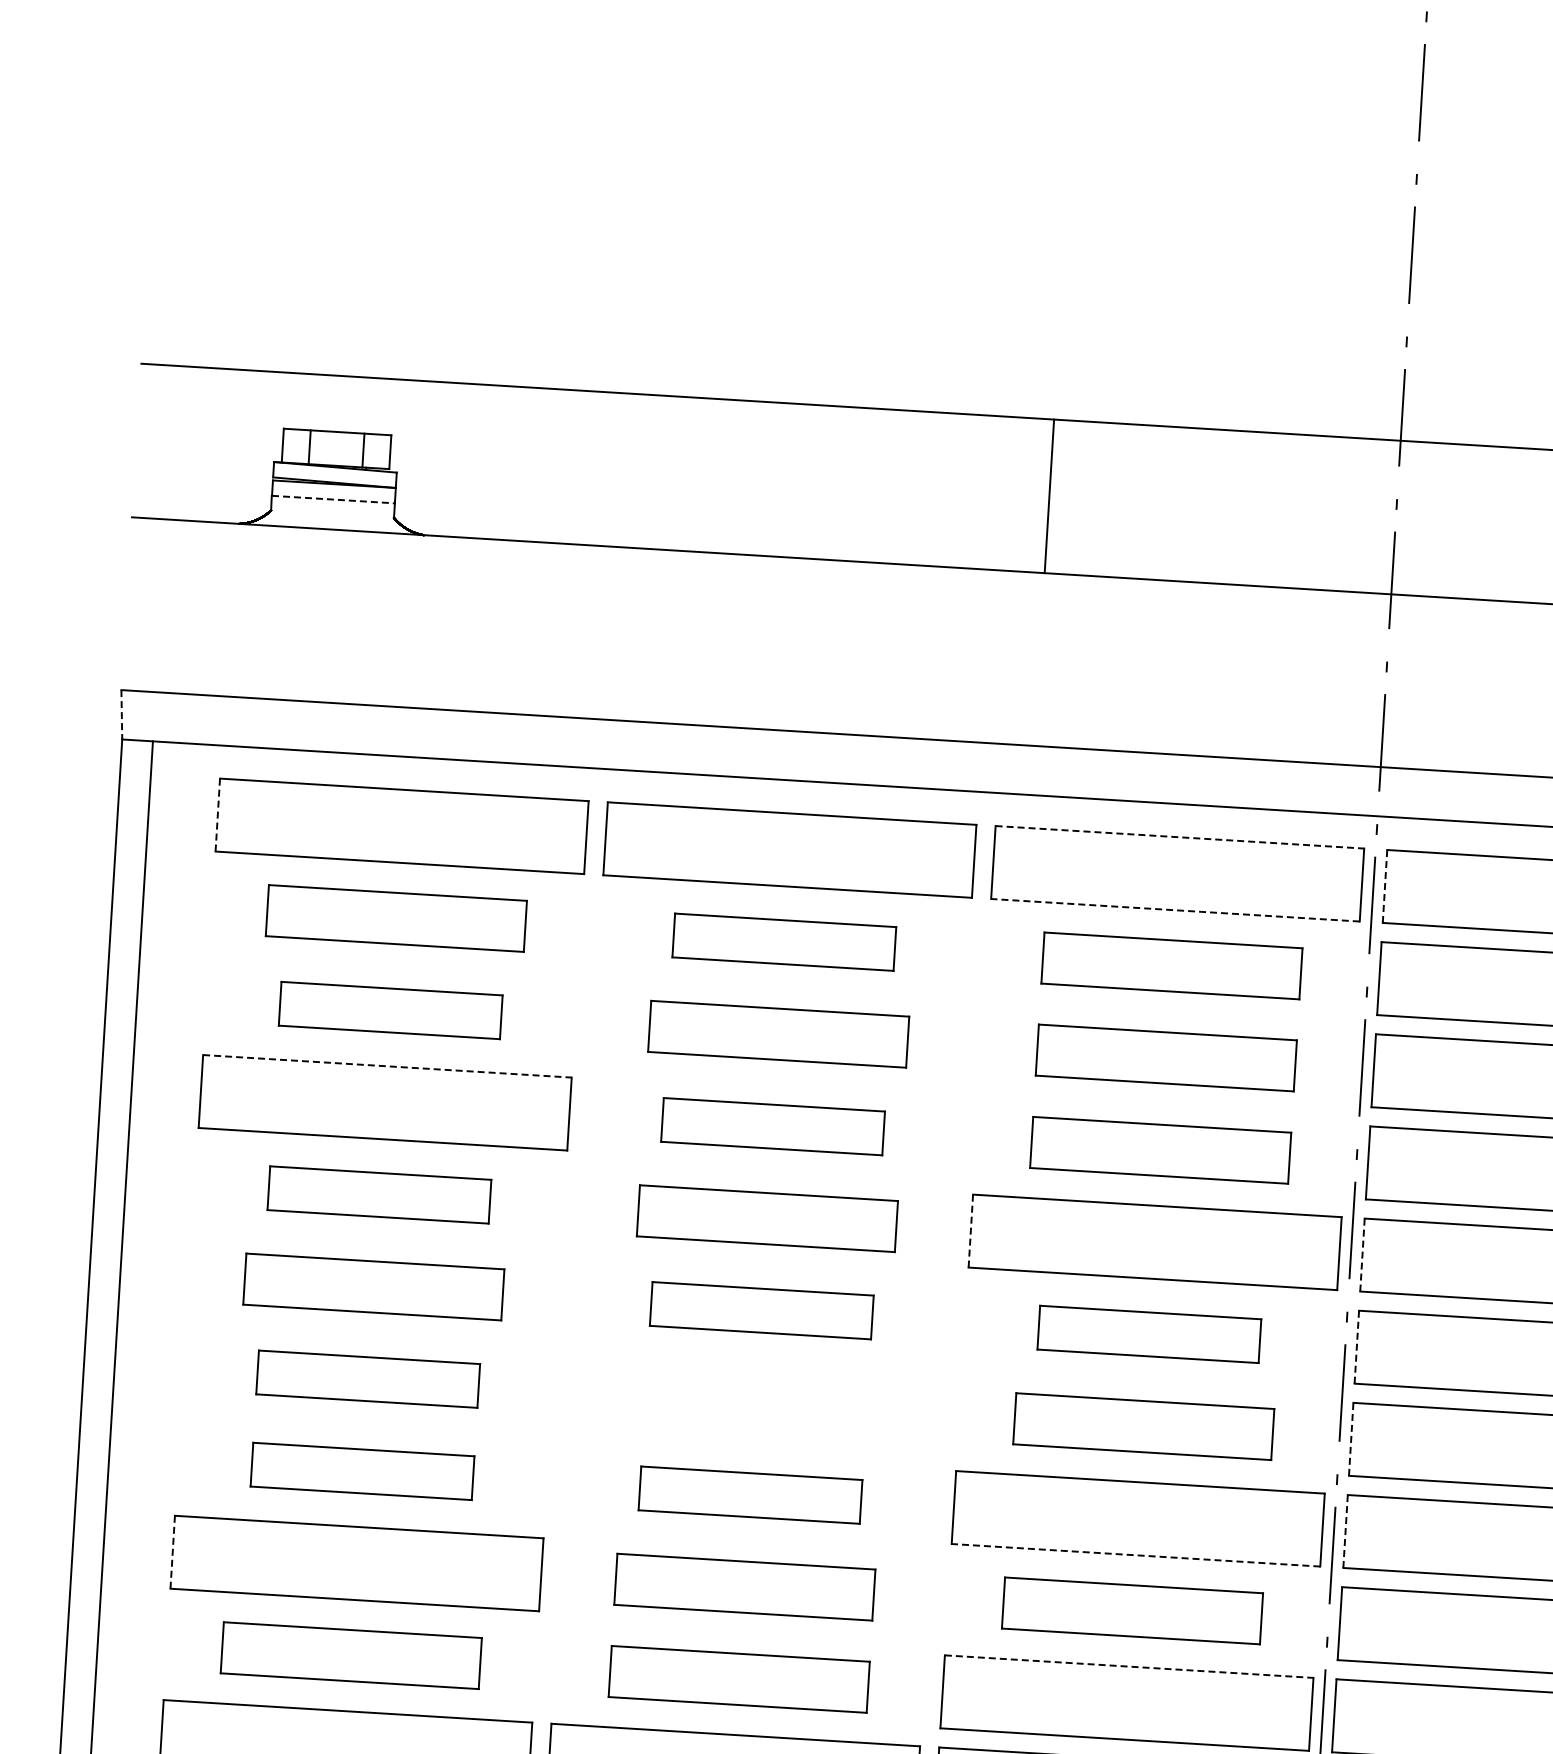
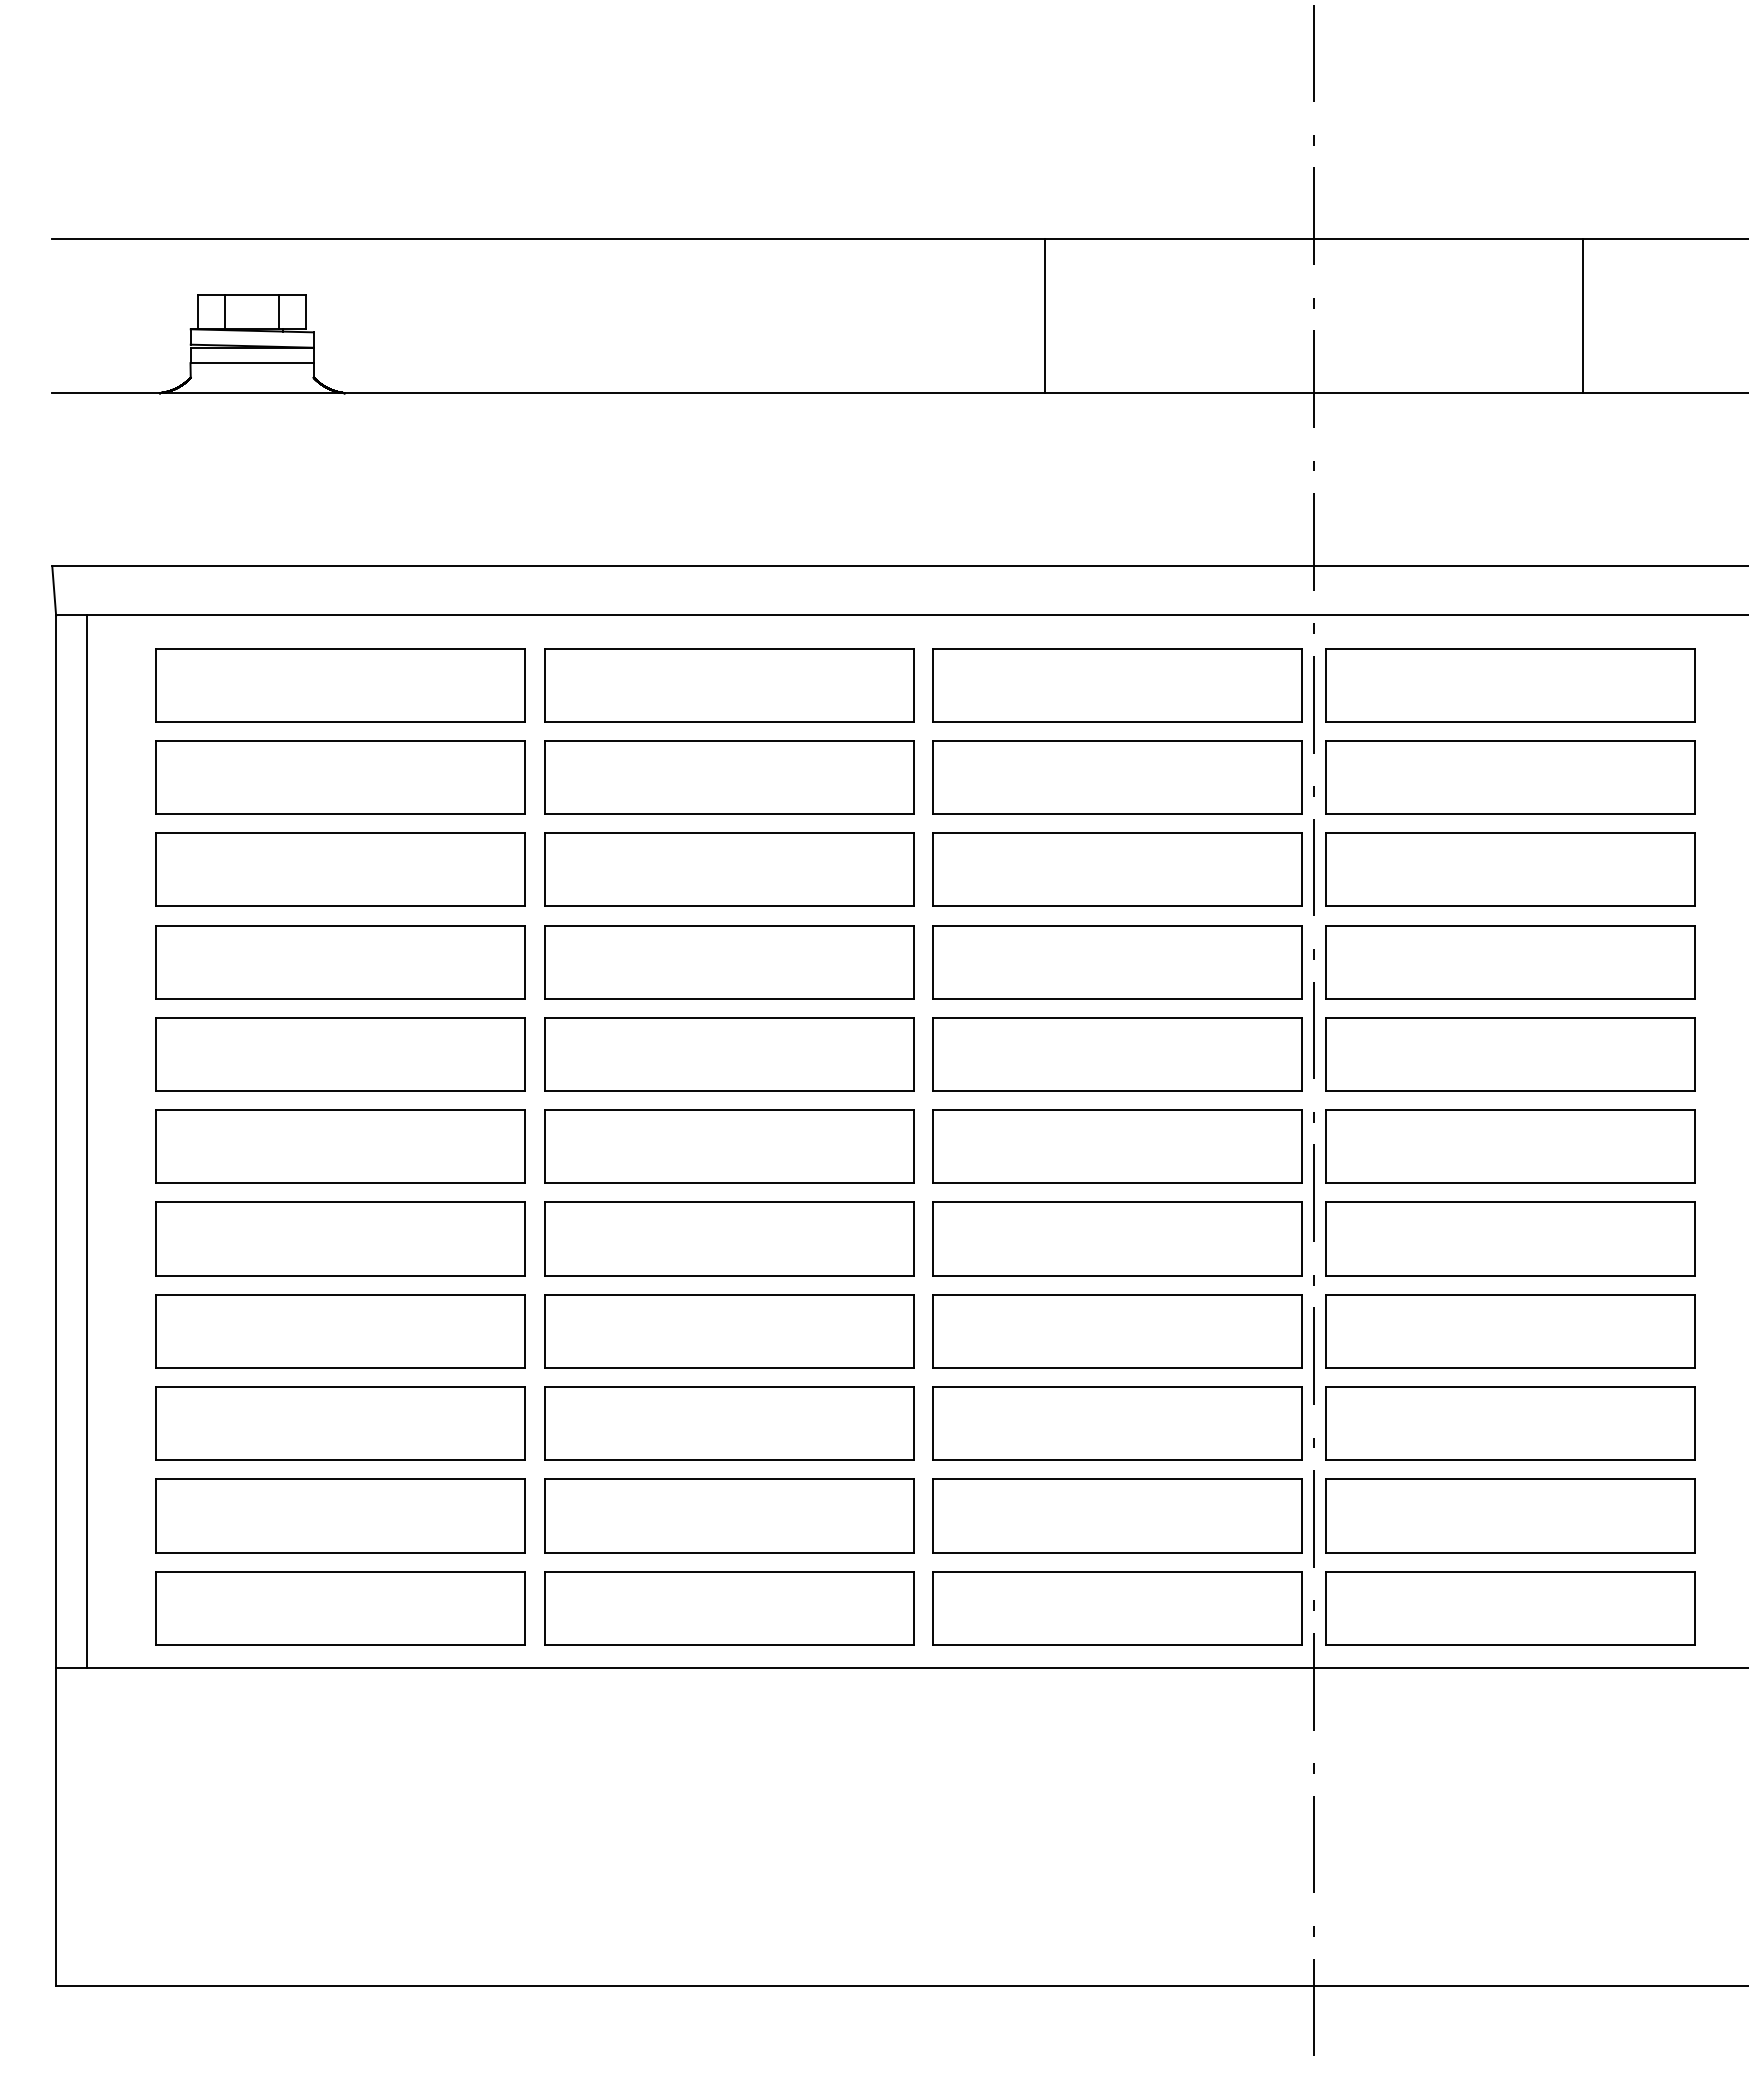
line: (1049, 496) -> (1044, 316), moved
line: (333, 499) -> (252, 363), dashed -> solid
line: (122, 714) -> (54, 590), dashed -> solid
line: (218, 815) -> (156, 685), dashed -> solid
line: (1179, 837) -> (1117, 648), dashed -> solid
line: (1384, 886) -> (1325, 685), dashed -> solid
line: (1175, 910) -> (1117, 721), dashed -> solid
part: (396, 918) -> (340, 777), size x1.43
part: (784, 942) -> (729, 777), size x1.67
part: (1171, 965) -> (1117, 777), size x1.43
part: (390, 1010) -> (340, 869), size x1.67
part: (778, 1034) -> (729, 869), size x1.43
part: (1166, 1057) -> (1117, 869), size x1.43
line: (387, 1066) -> (340, 925), dashed -> solid
part: (773, 1126) -> (729, 962), size x1.67
part: (1160, 1150) -> (1117, 962), size x1.43
part: (379, 1195) -> (340, 1054), size x1.67
part: (767, 1218) -> (729, 1054), size x1.43
line: (971, 1231) -> (933, 1054), dashed -> solid
line: (1362, 1255) -> (1325, 1054), dashed -> solid
part: (373, 1286) -> (340, 1146), size x1.43
part: (761, 1310) -> (729, 1146), size x1.67
part: (1149, 1334) -> (1117, 1146), size x1.67
line: (1356, 1347) -> (1325, 1146), dashed -> solid
part: (368, 1378) -> (340, 1238), size x1.67
part: (756, 1402) -> (729, 1238), added
part: (1143, 1426) -> (1117, 1238), size x1.43
line: (1351, 1439) -> (1325, 1239), dashed -> solid
part: (362, 1471) -> (340, 1331), size x1.67
part: (750, 1495) -> (729, 1331), size x1.67
line: (1345, 1531) -> (1325, 1331), dashed -> solid
line: (173, 1552) -> (156, 1423), dashed -> solid
line: (1135, 1554) -> (1117, 1367), dashed -> solid
part: (745, 1587) -> (729, 1423), size x1.43
part: (1132, 1610) -> (1117, 1423), size x1.43
part: (351, 1655) -> (340, 1515), size x1.43
line: (1128, 1666) -> (1117, 1479), dashed -> solid
part: (739, 1678) -> (729, 1515), size x1.43

